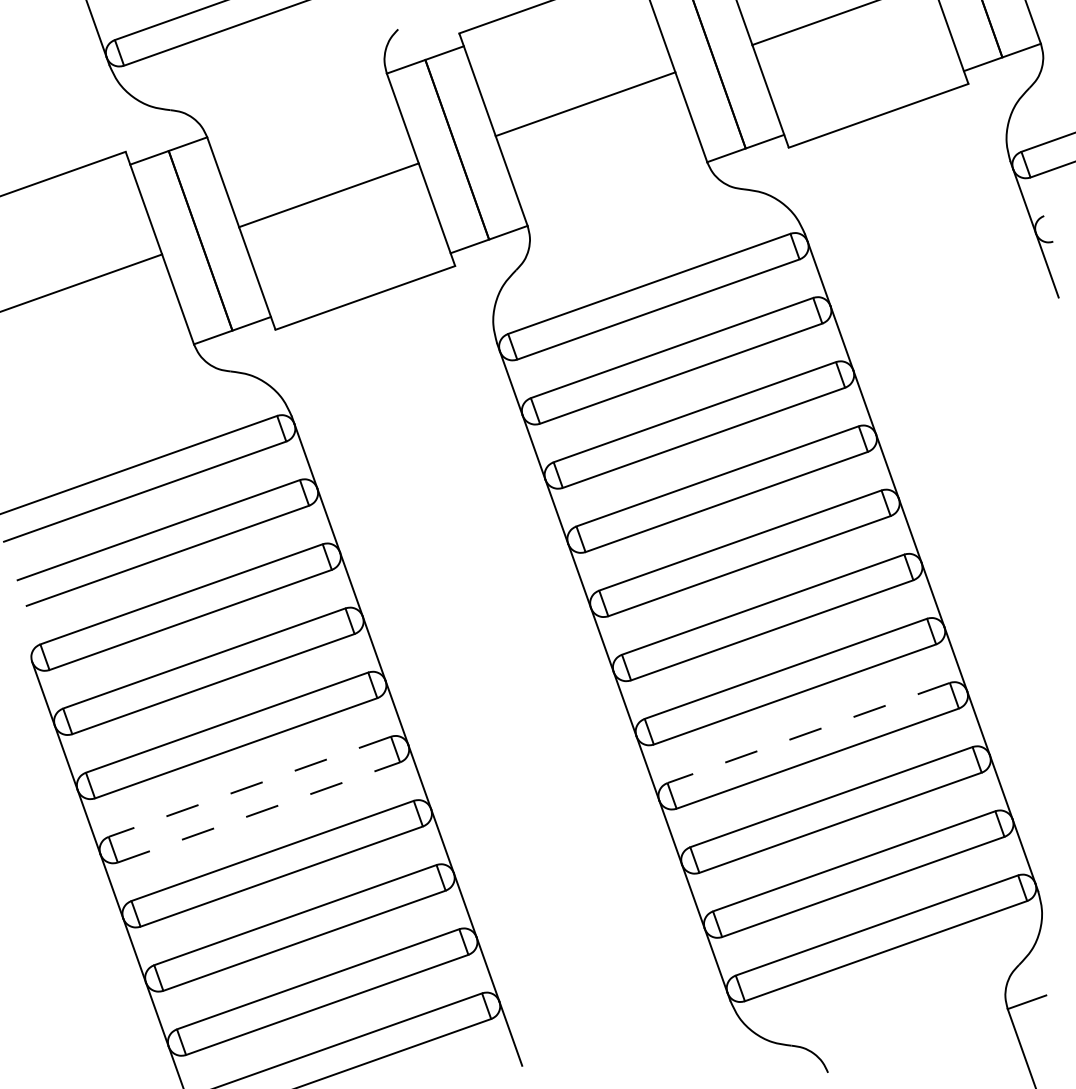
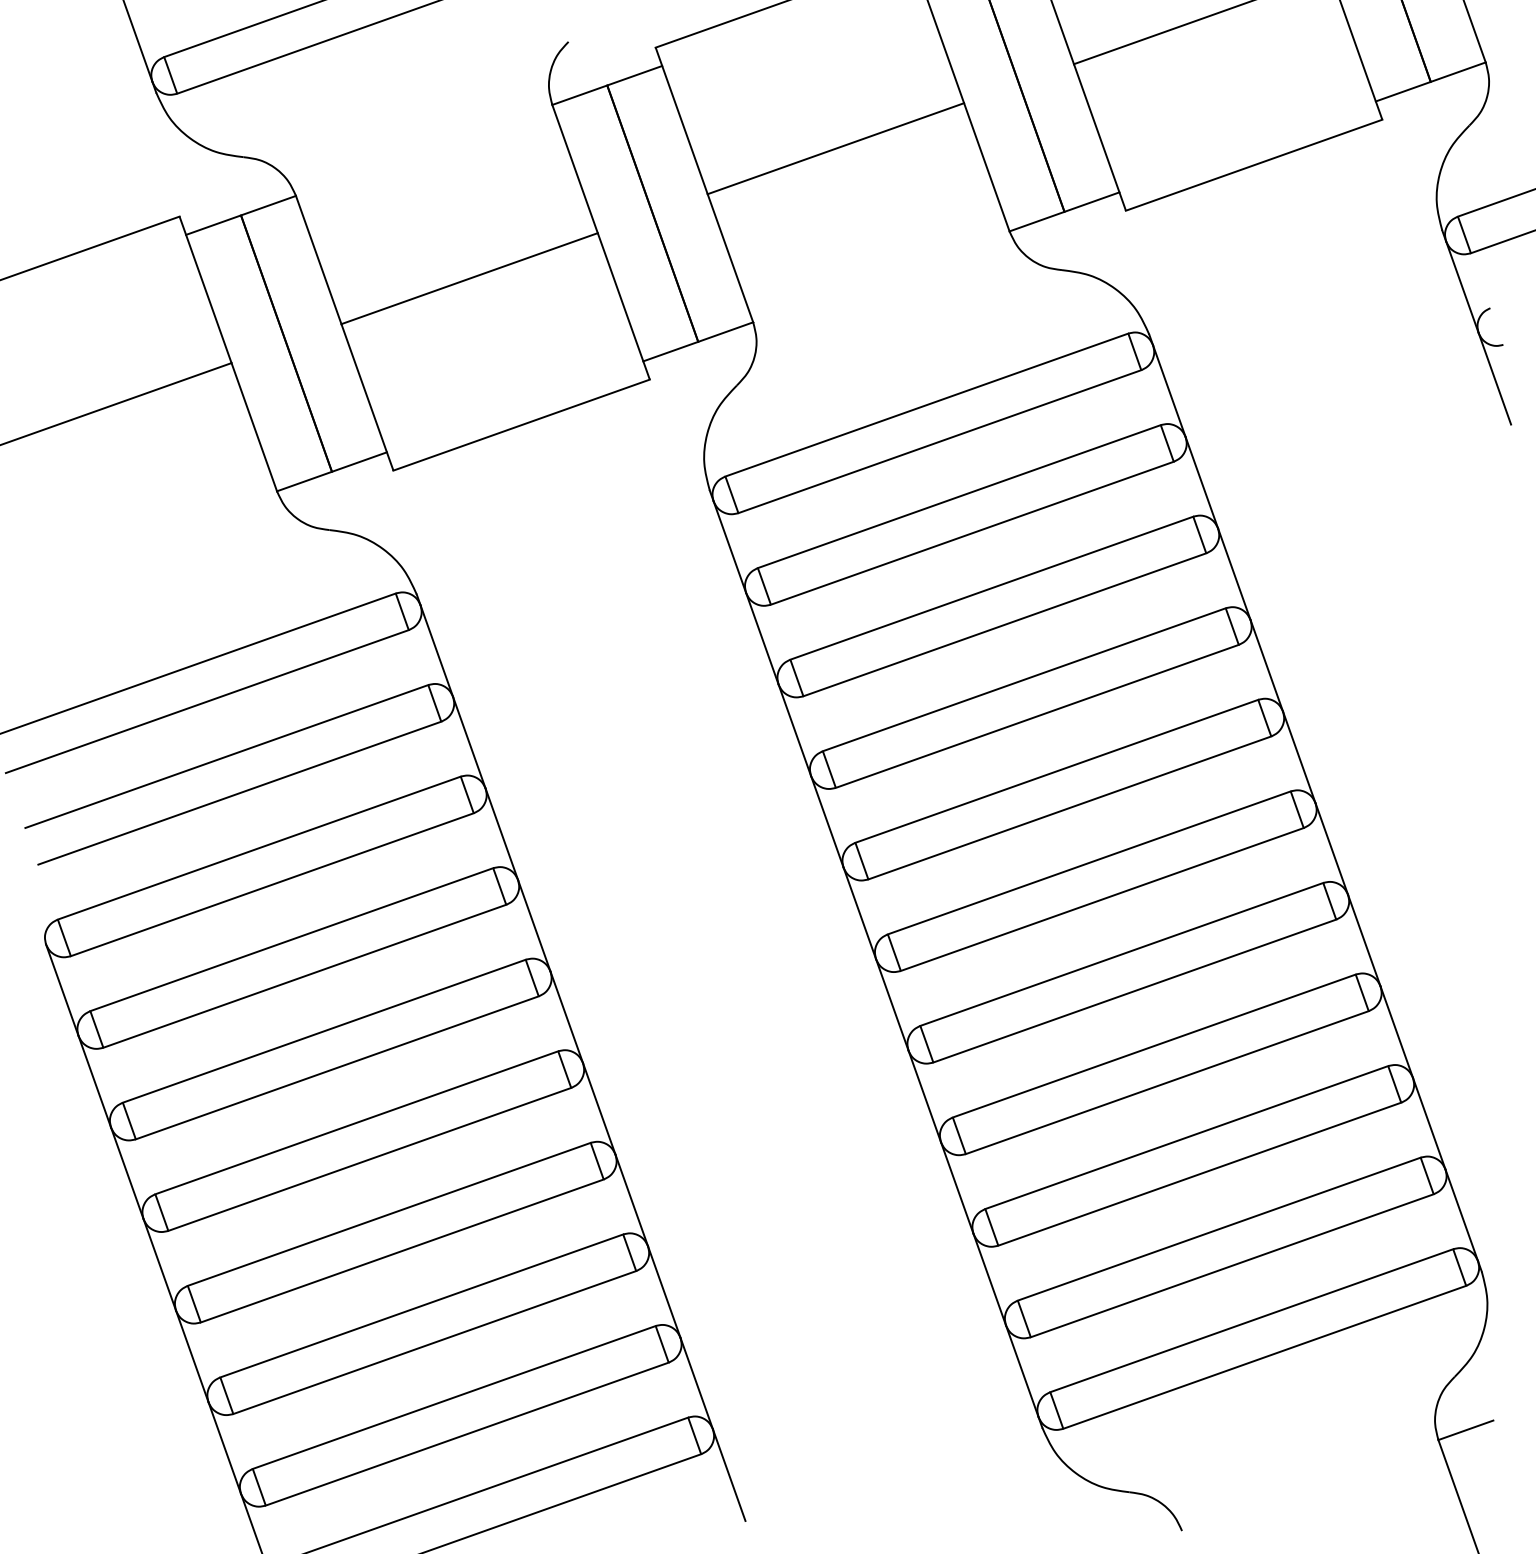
line: (808, 733) -> (1154, 1046), dashed -> solid
line: (249, 786) -> (356, 1122), dashed -> solid
line: (258, 812) -> (369, 1159), dashed -> solid

